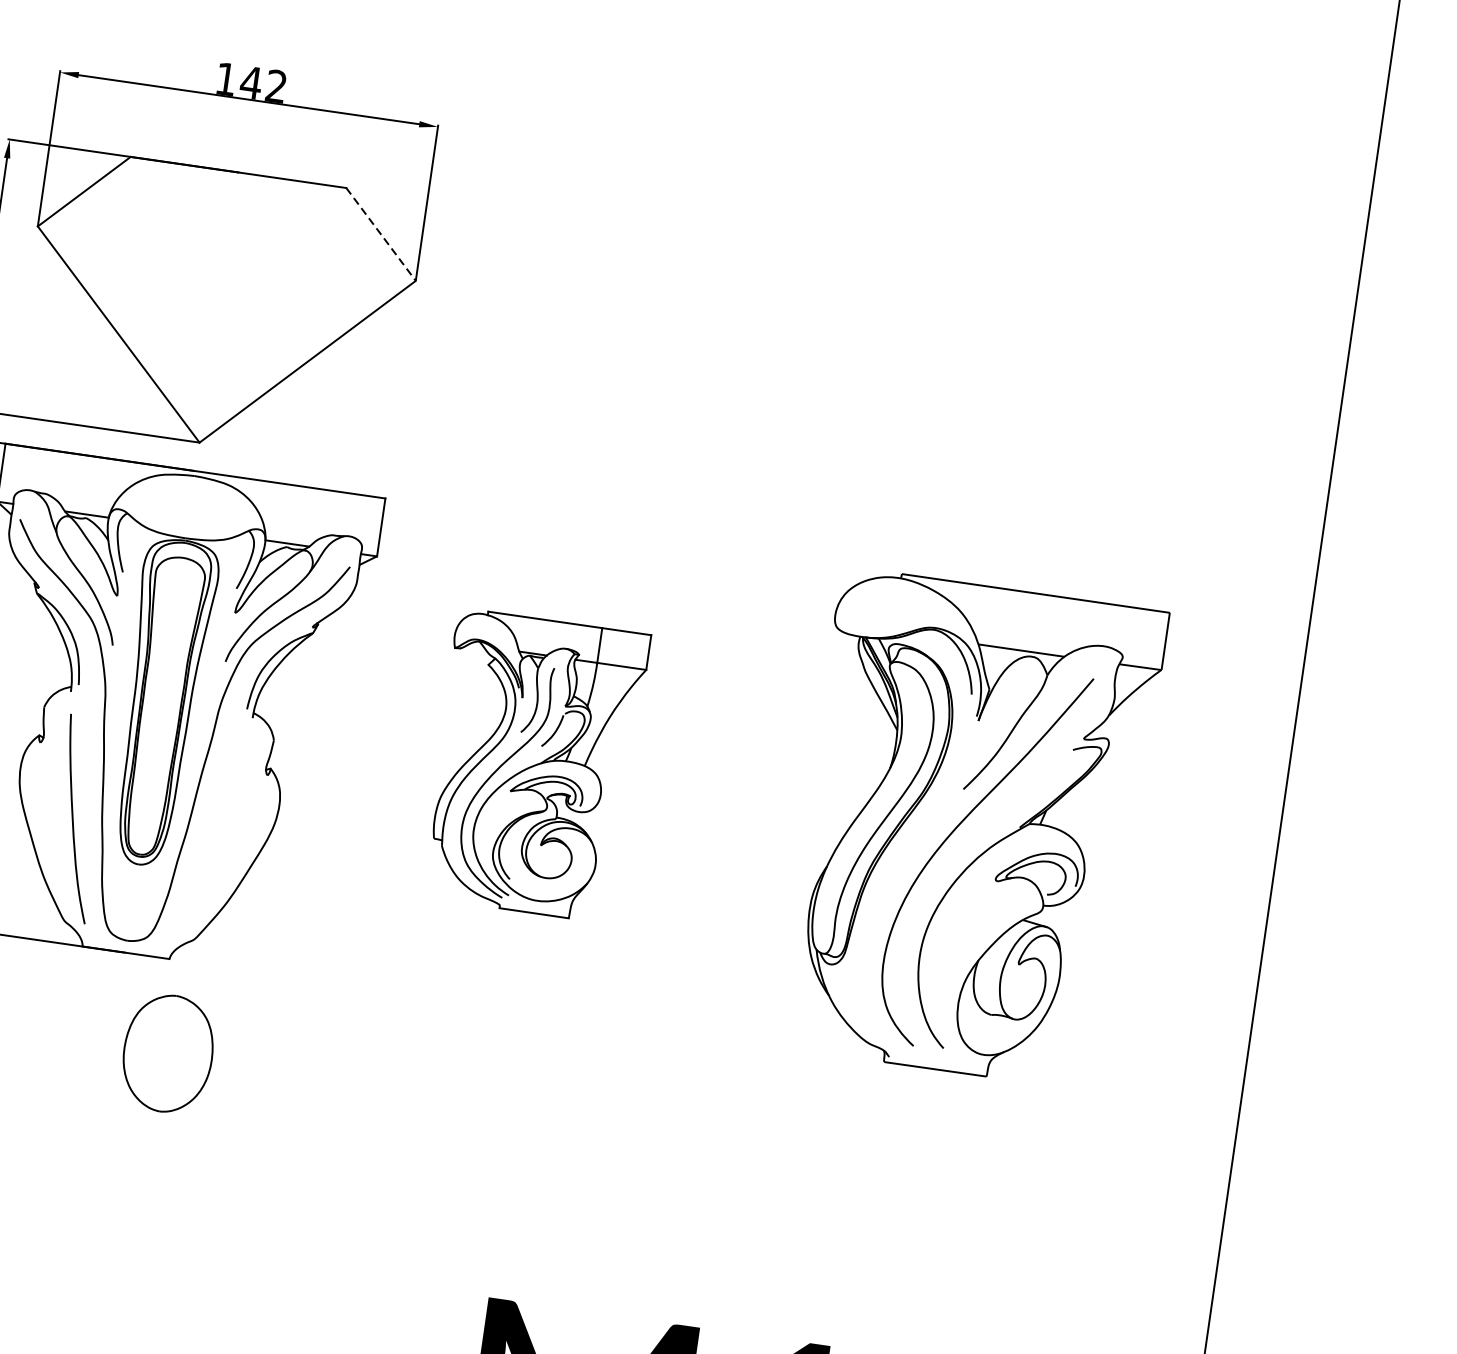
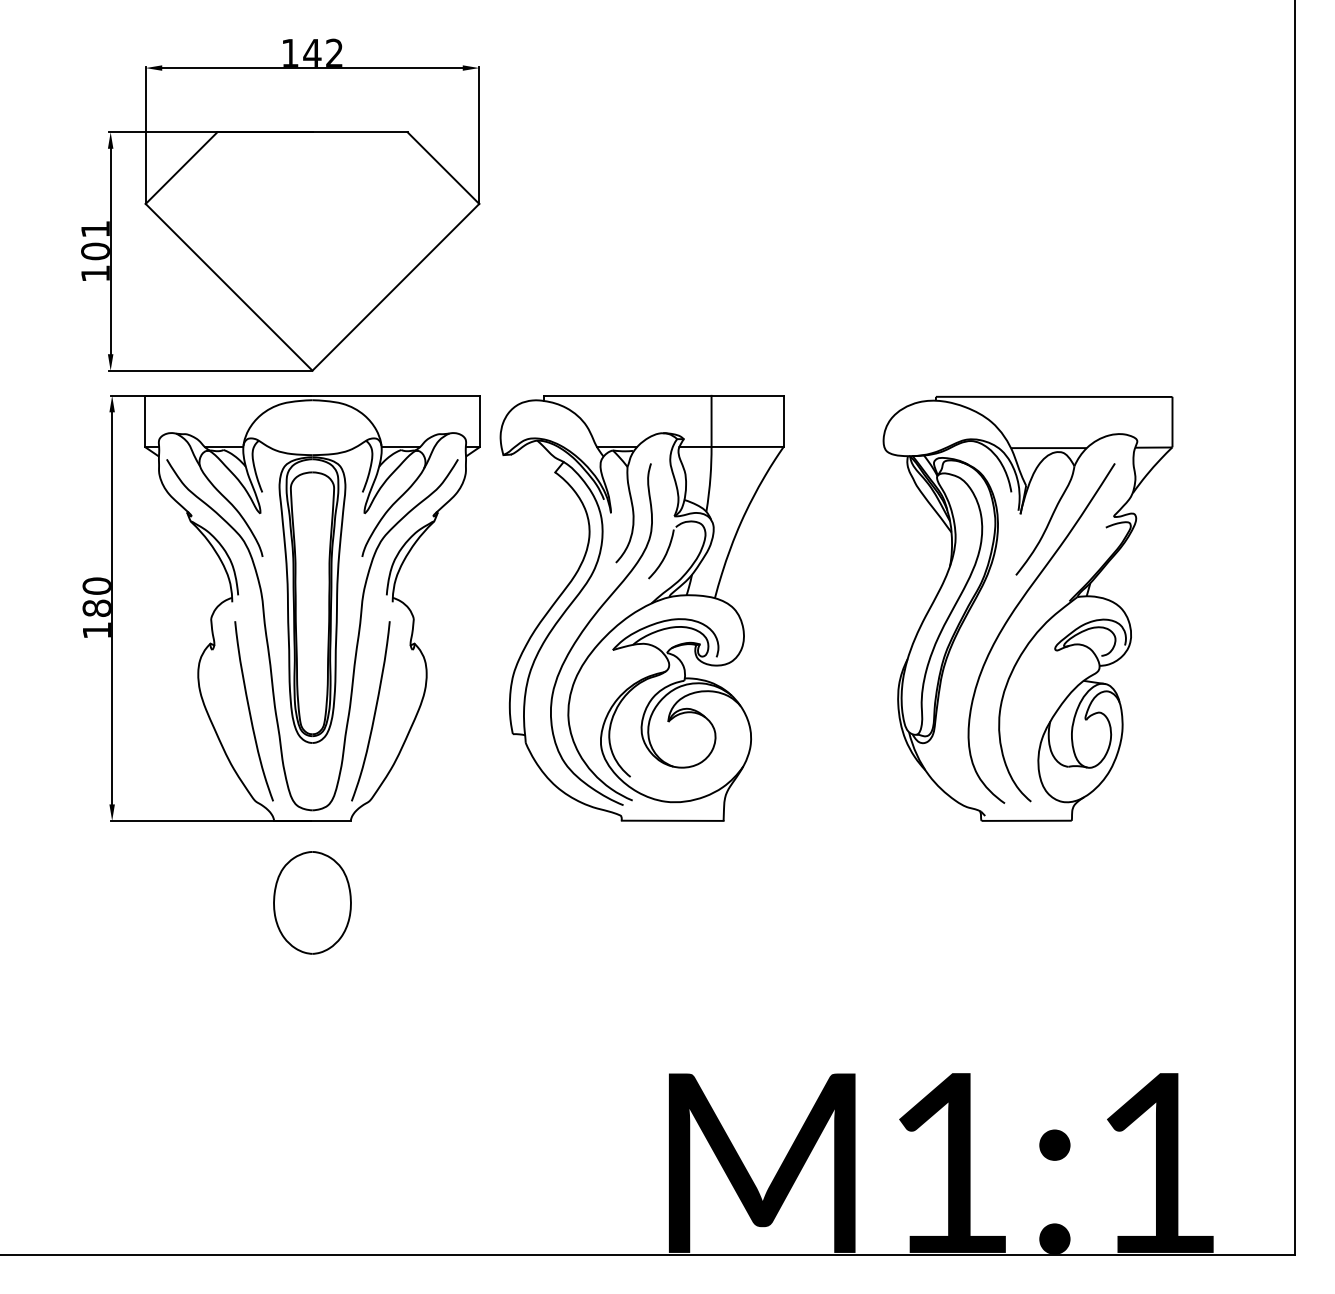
line: (381, 234) -> (443, 168), dashed -> solid
part: (533, 765) -> (641, 608), size x1.67
curve: (214, 838) -> (374, 711), added
part: (168, 1053) -> (312, 902), moved

